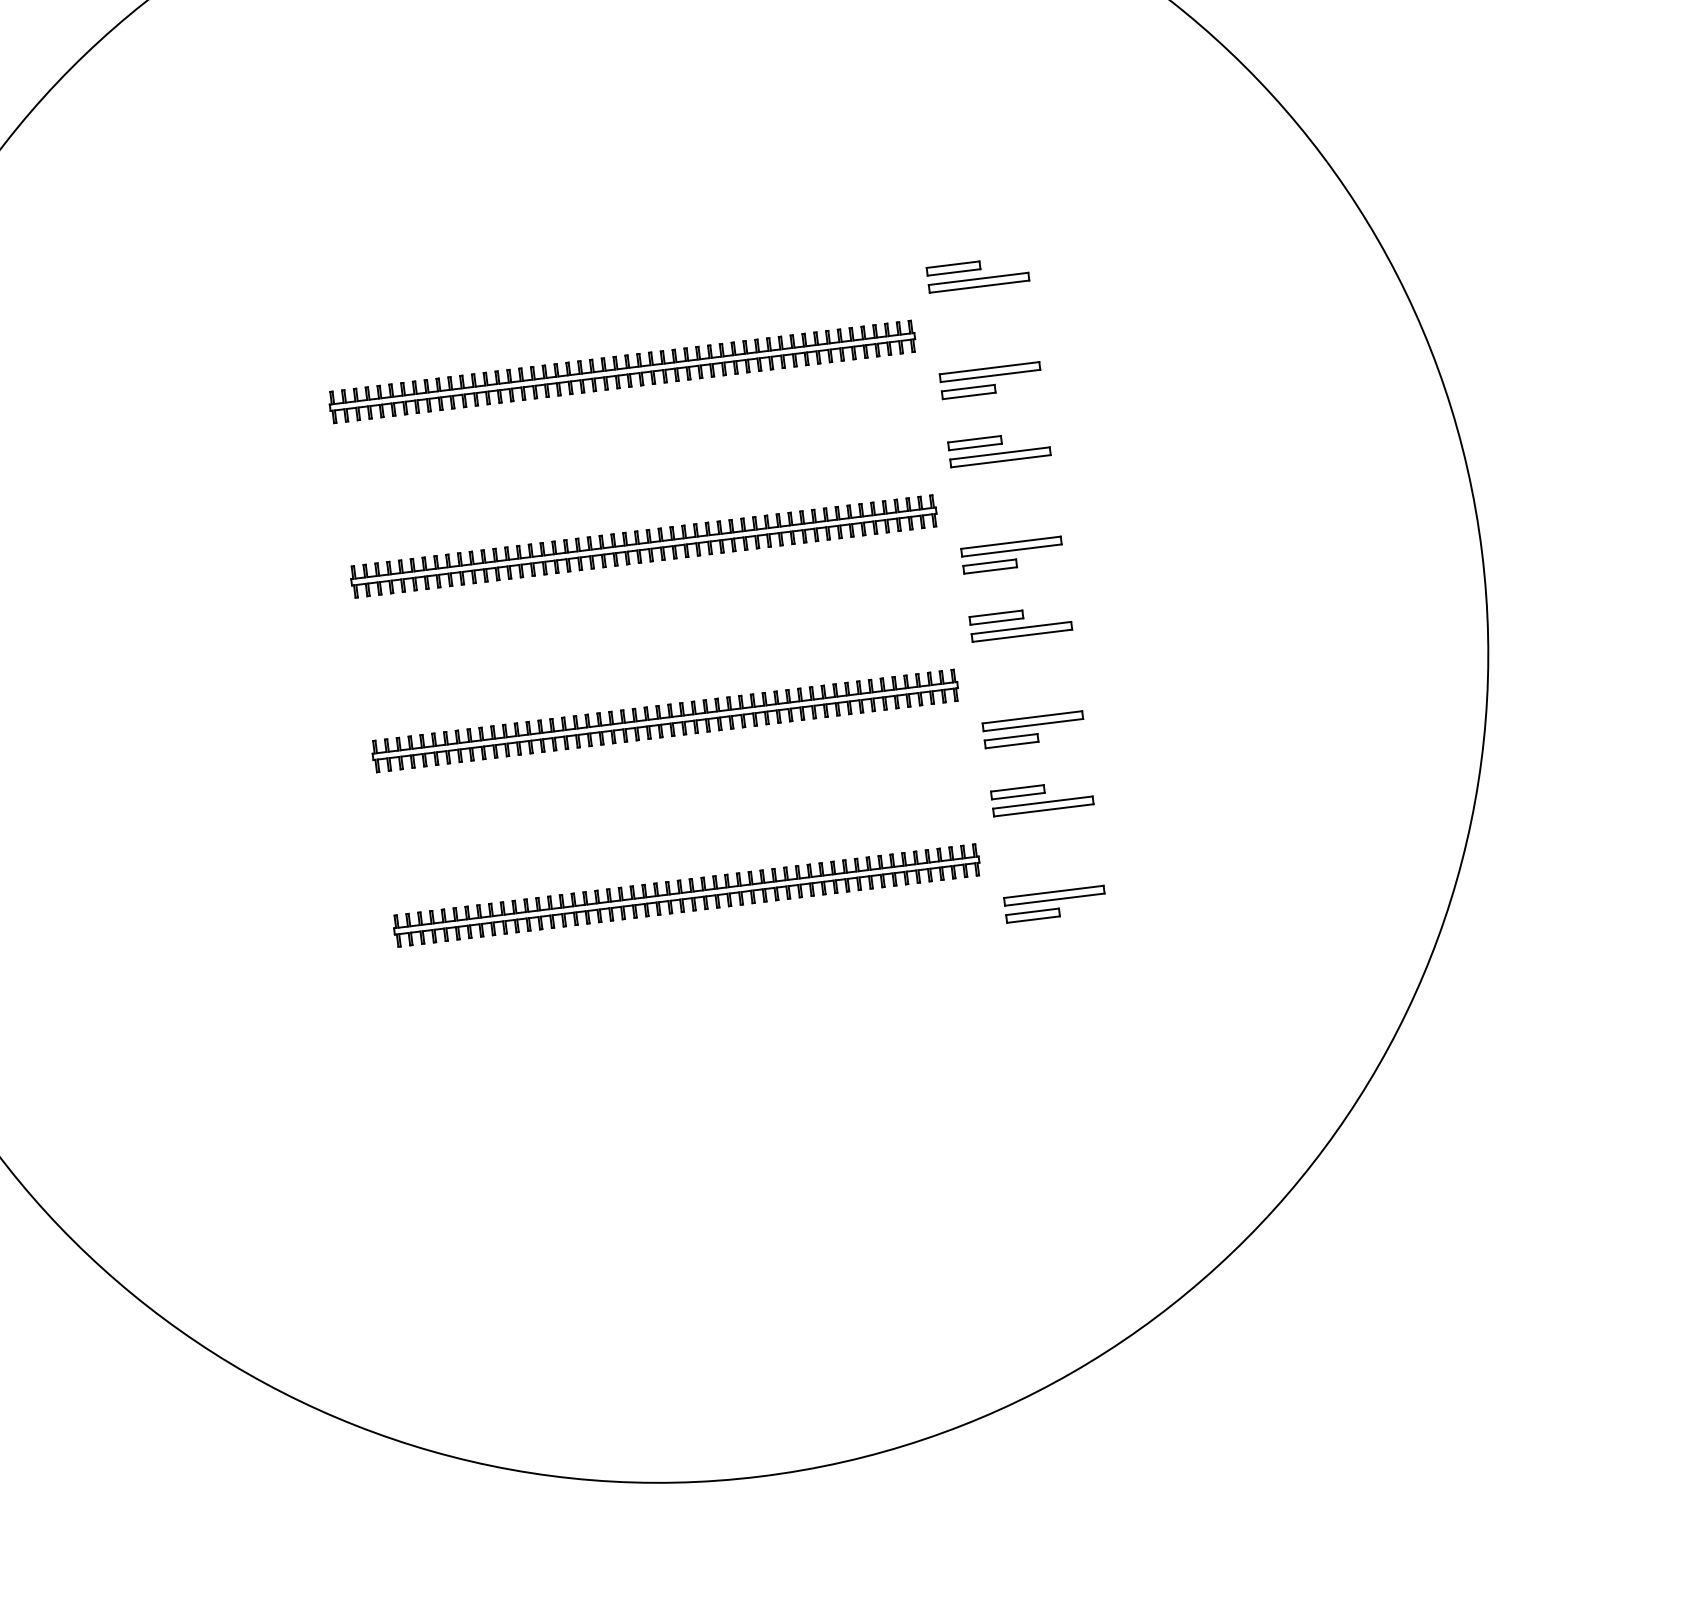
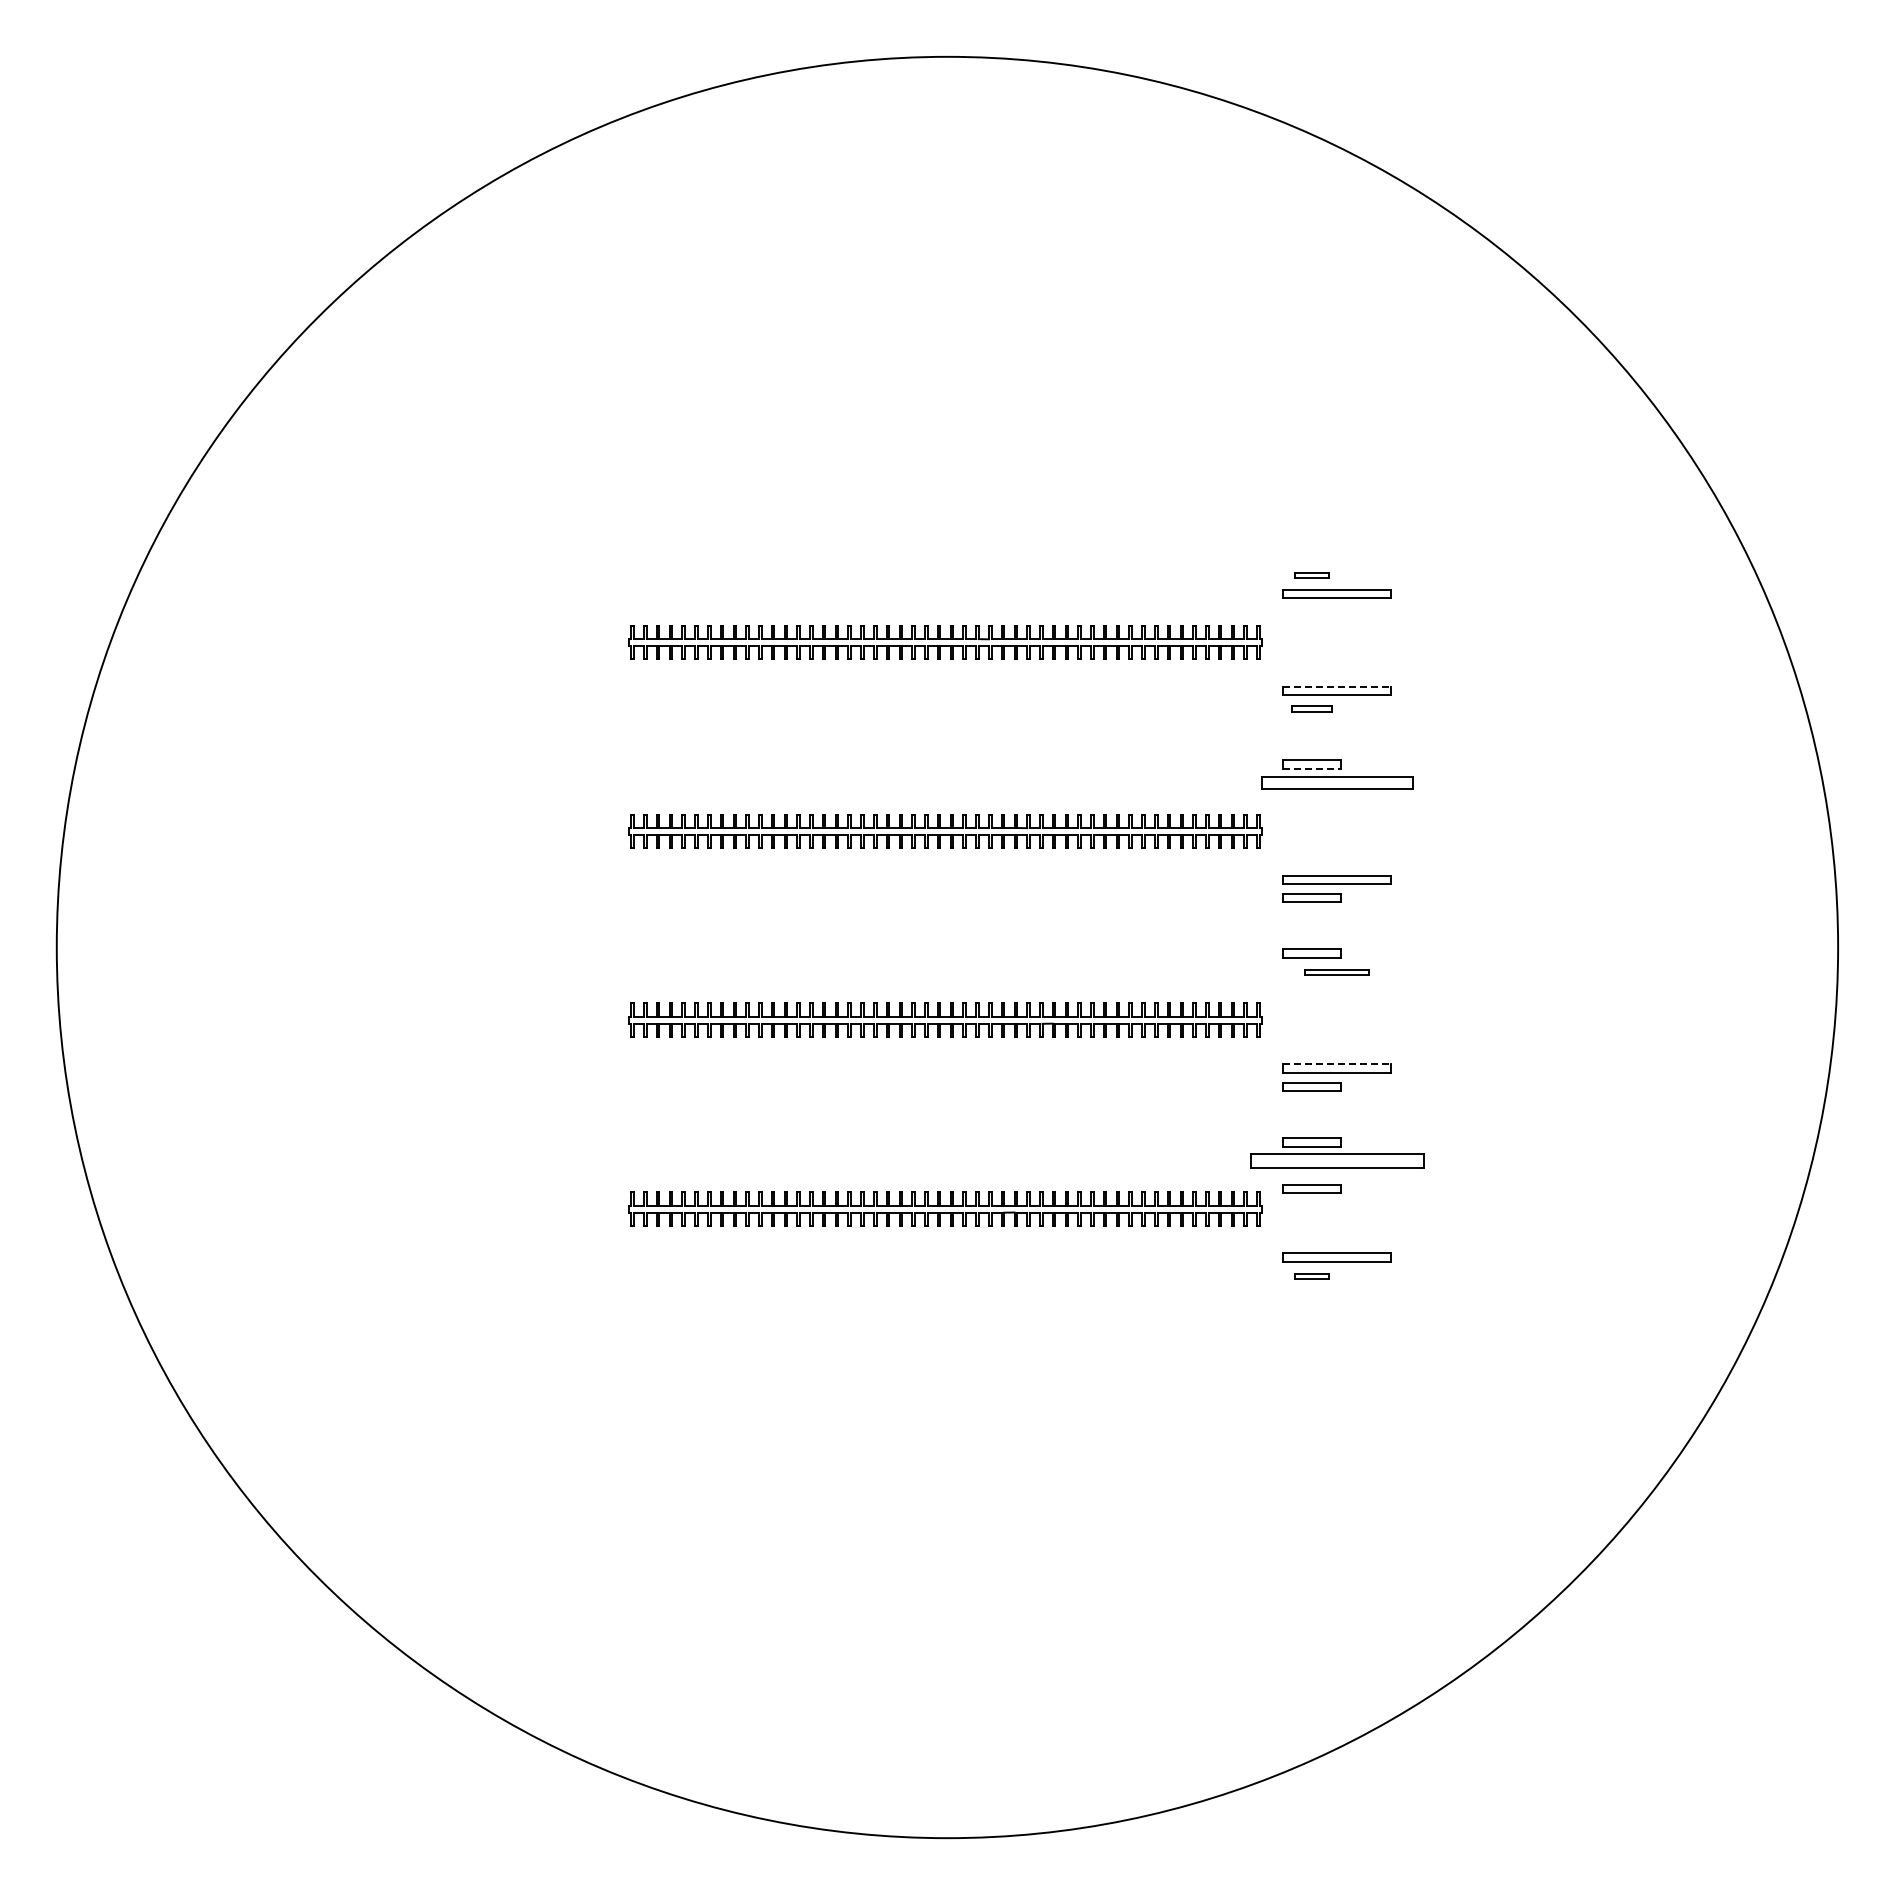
part: (953, 268) -> (1311, 575), size x0.6
line: (989, 367) -> (1337, 686), solid -> dashed
part: (968, 392) -> (1311, 709), size x0.7
line: (975, 446) -> (1311, 768), solid -> dashed
part: (999, 456) -> (1336, 782), size x1.4
part: (1021, 631) -> (1336, 971), size x0.6
line: (1032, 717) -> (1337, 1064), solid -> dashed
part: (1042, 806) -> (1336, 1160), size x1.6
part: (1022, 834) -> (1311, 1188), added
part: (1032, 915) -> (1311, 1275), size x0.6

